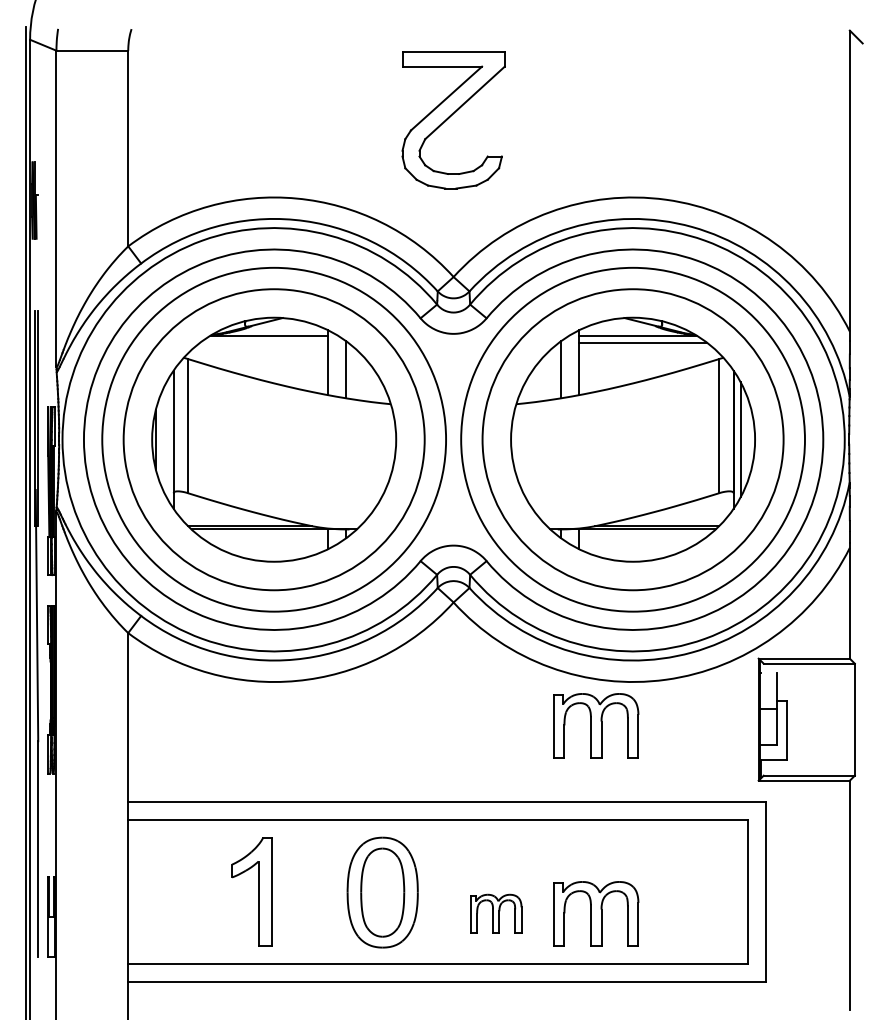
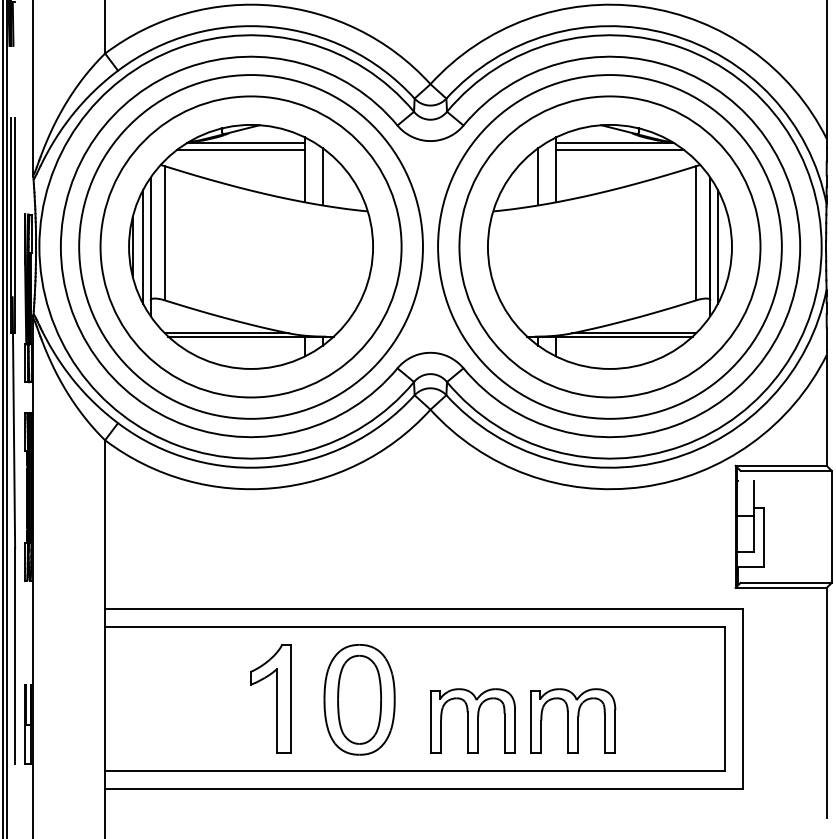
line: (264, 342) -> (241, 149), added
line: (166, 439) -> (143, 246), added
part: (596, 725) -> (573, 532), removed
part: (258, 891) -> (277, 698), moved
part: (496, 913) -> (473, 720), size x1.67

